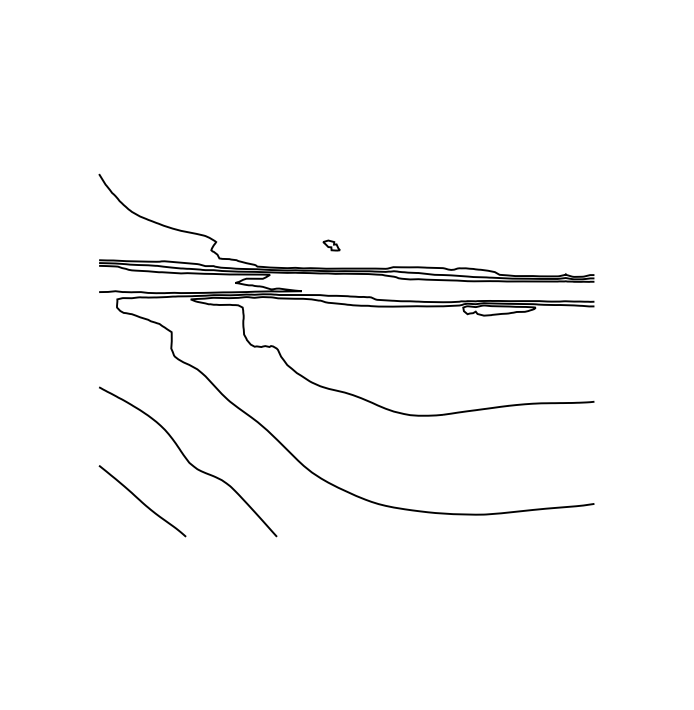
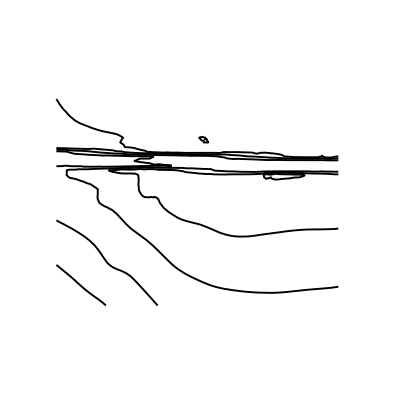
part: (331, 245) -> (203, 139), moved

